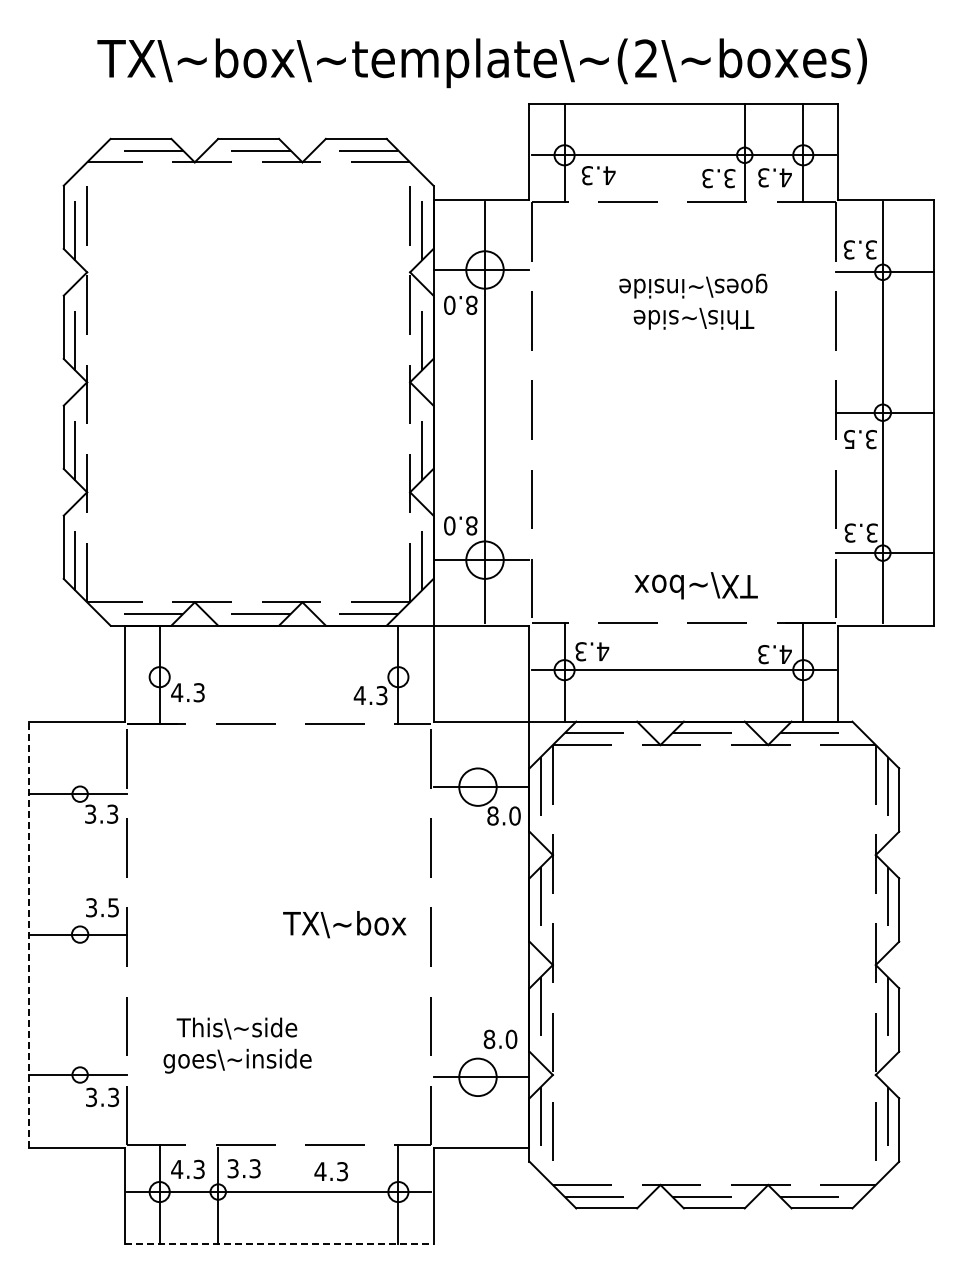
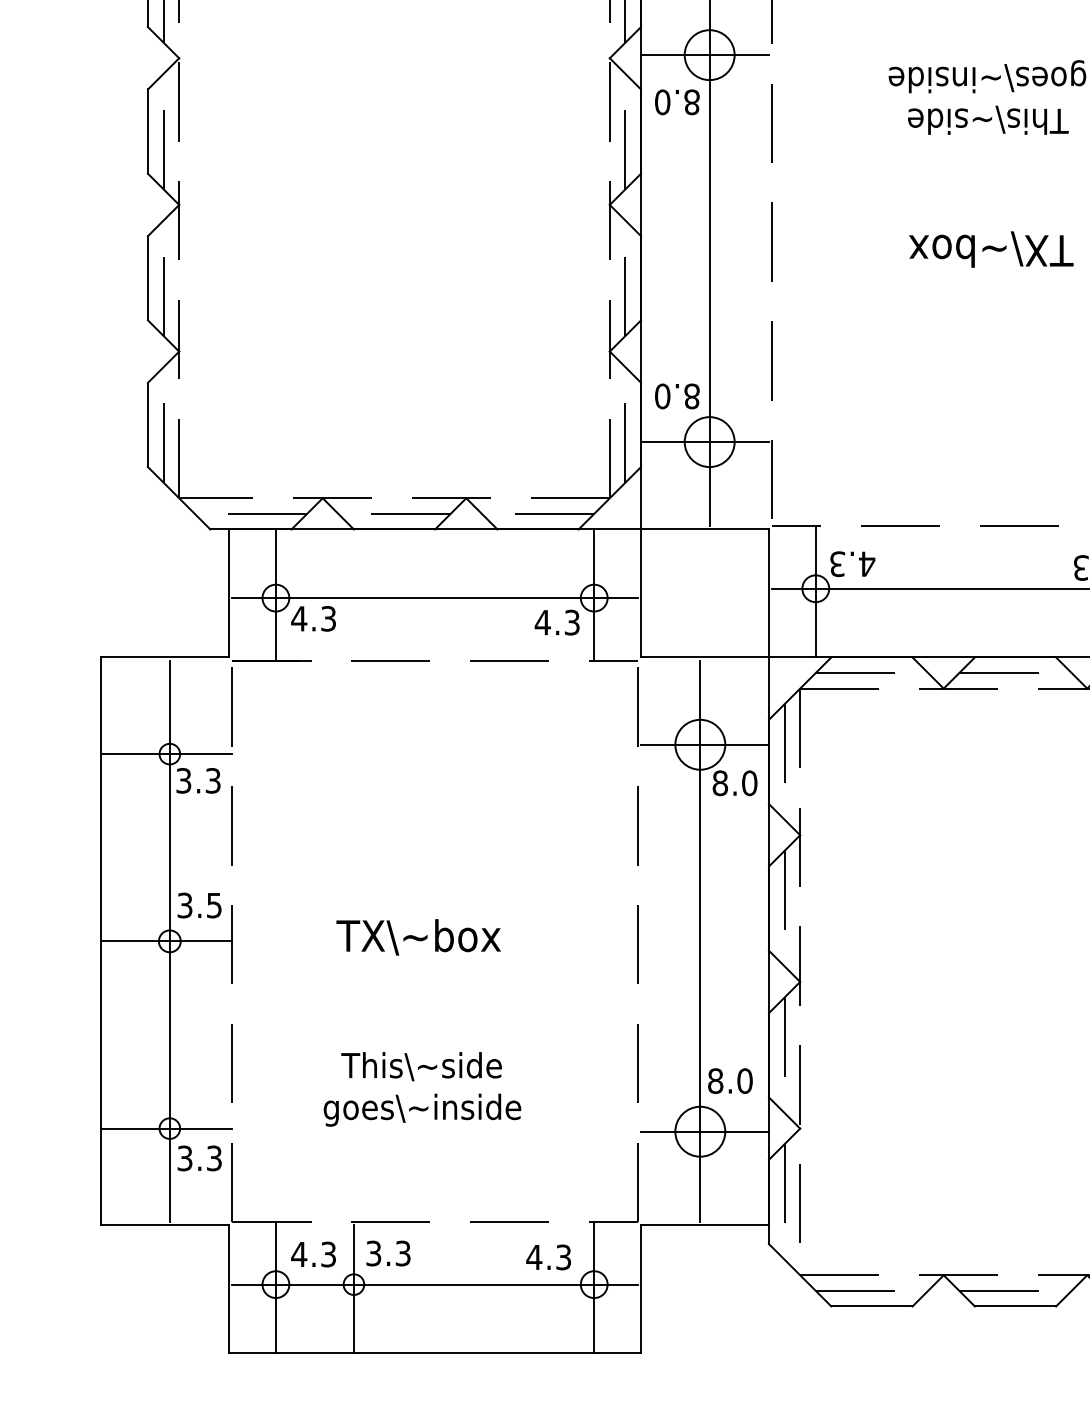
text: (695, 585) -> (990, 249), moved
line: (278, 677) -> (434, 598), added
text: (344, 924) -> (418, 937), moved
line: (28, 934) -> (100, 941), dashed -> solid
line: (80, 934) -> (170, 941), added
line: (477, 934) -> (699, 941), added
text: (237, 1045) -> (422, 1089), moved
text: (330, 1171) -> (547, 1257), moved
line: (279, 1243) -> (435, 1353), dashed -> solid

